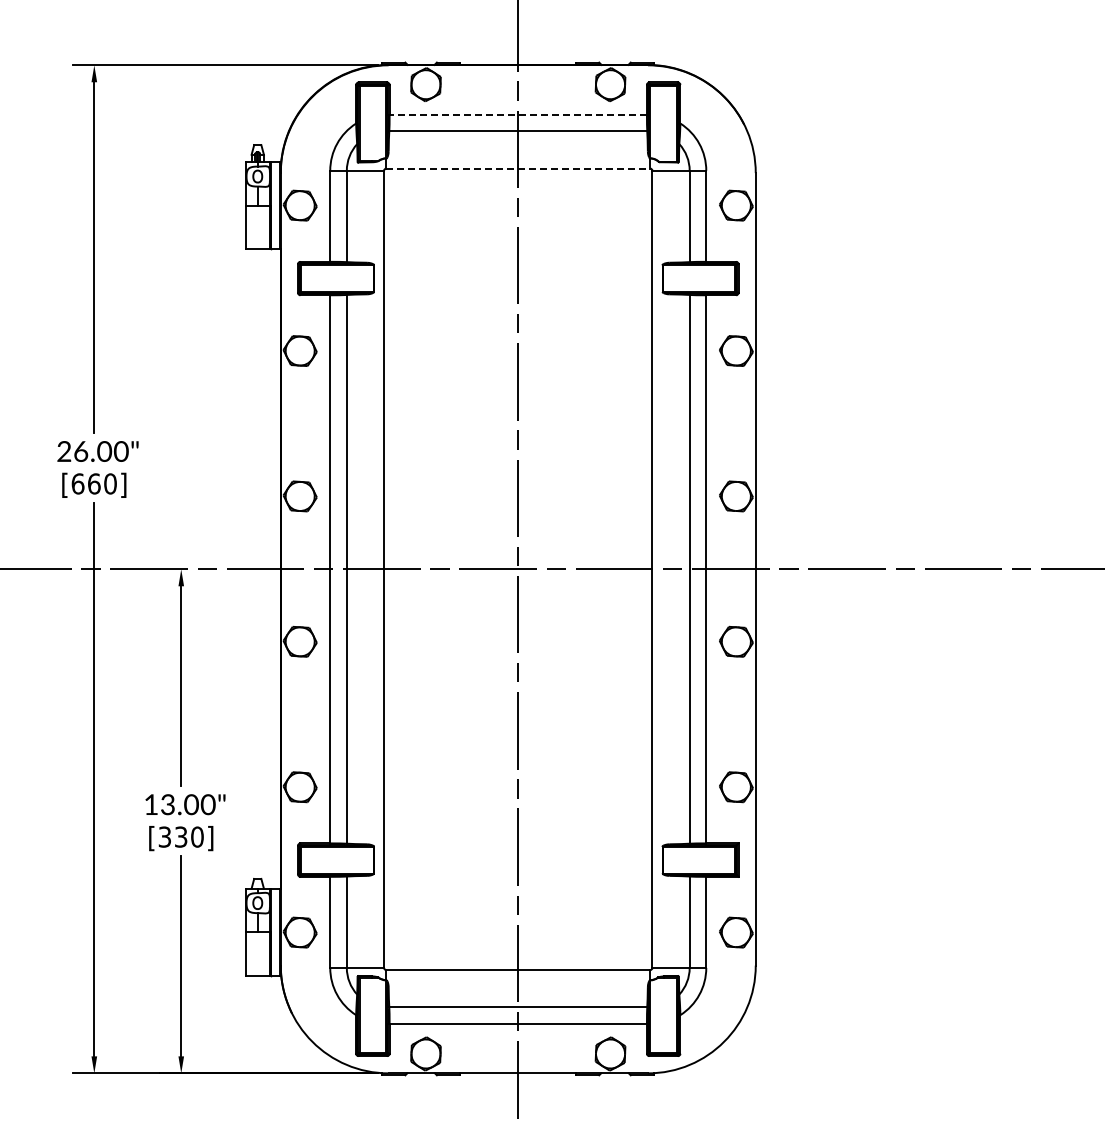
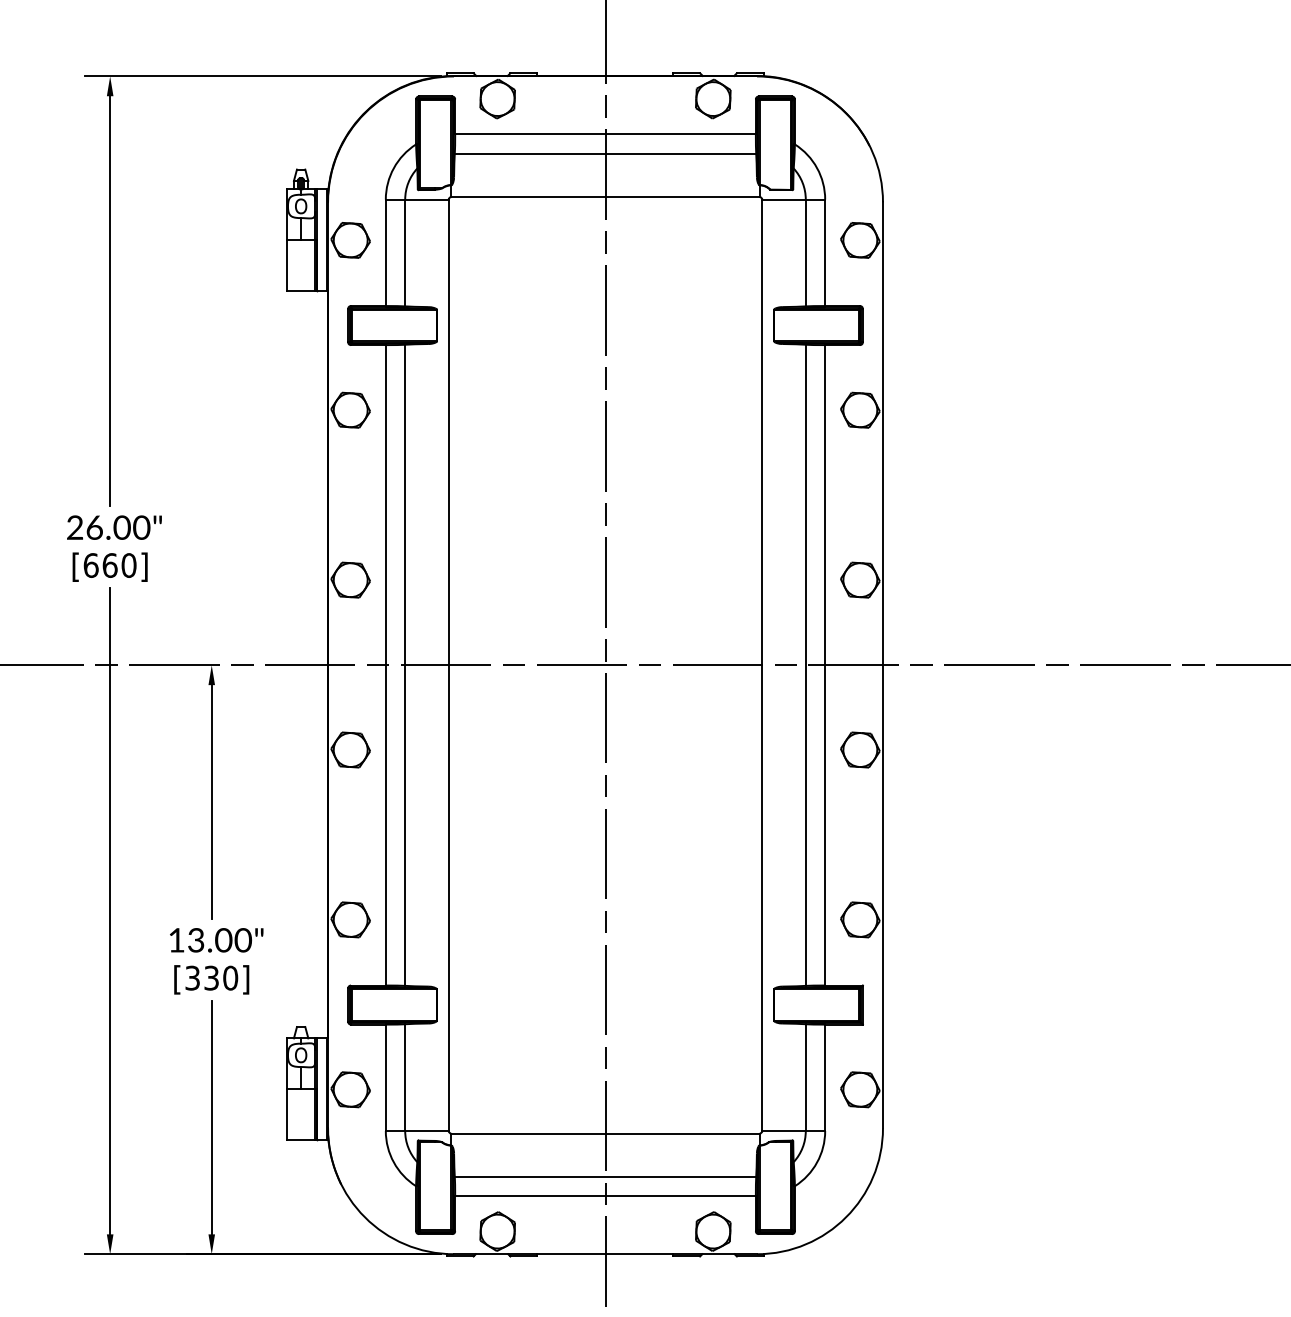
line: (518, 114) -> (605, 133), dashed -> solid
line: (518, 168) -> (605, 196), dashed -> solid

